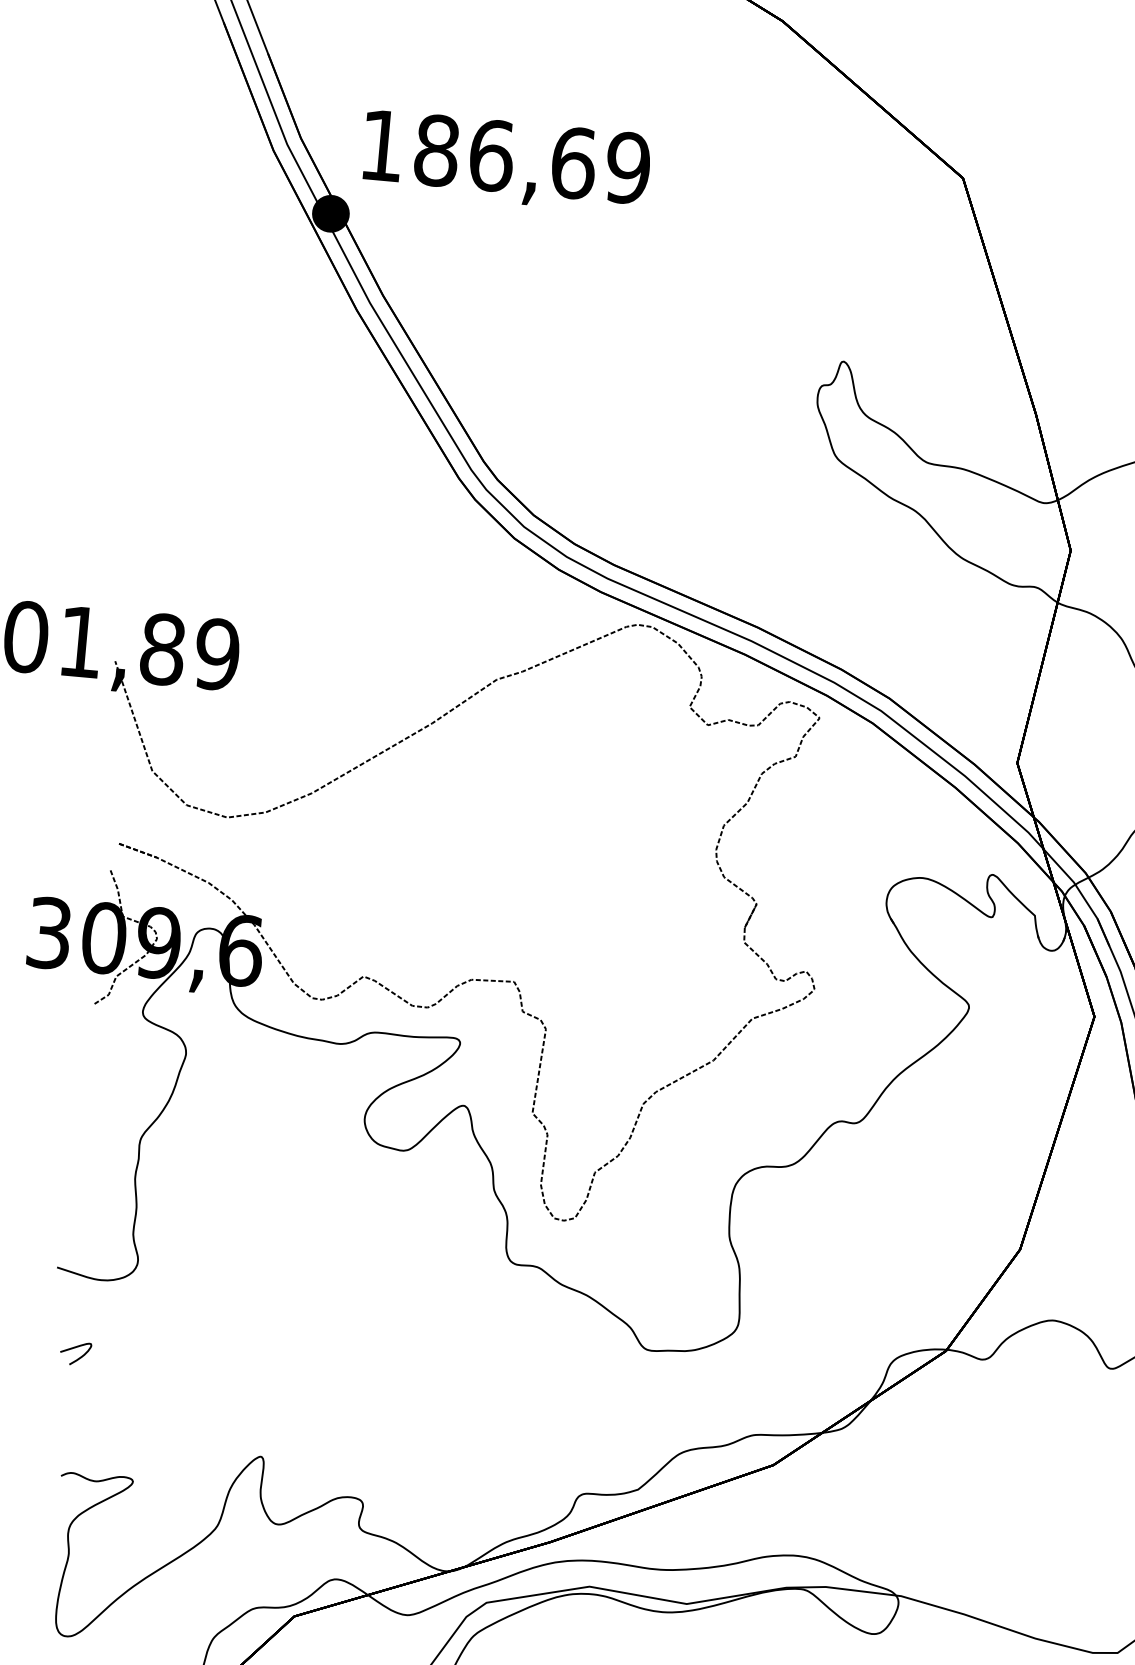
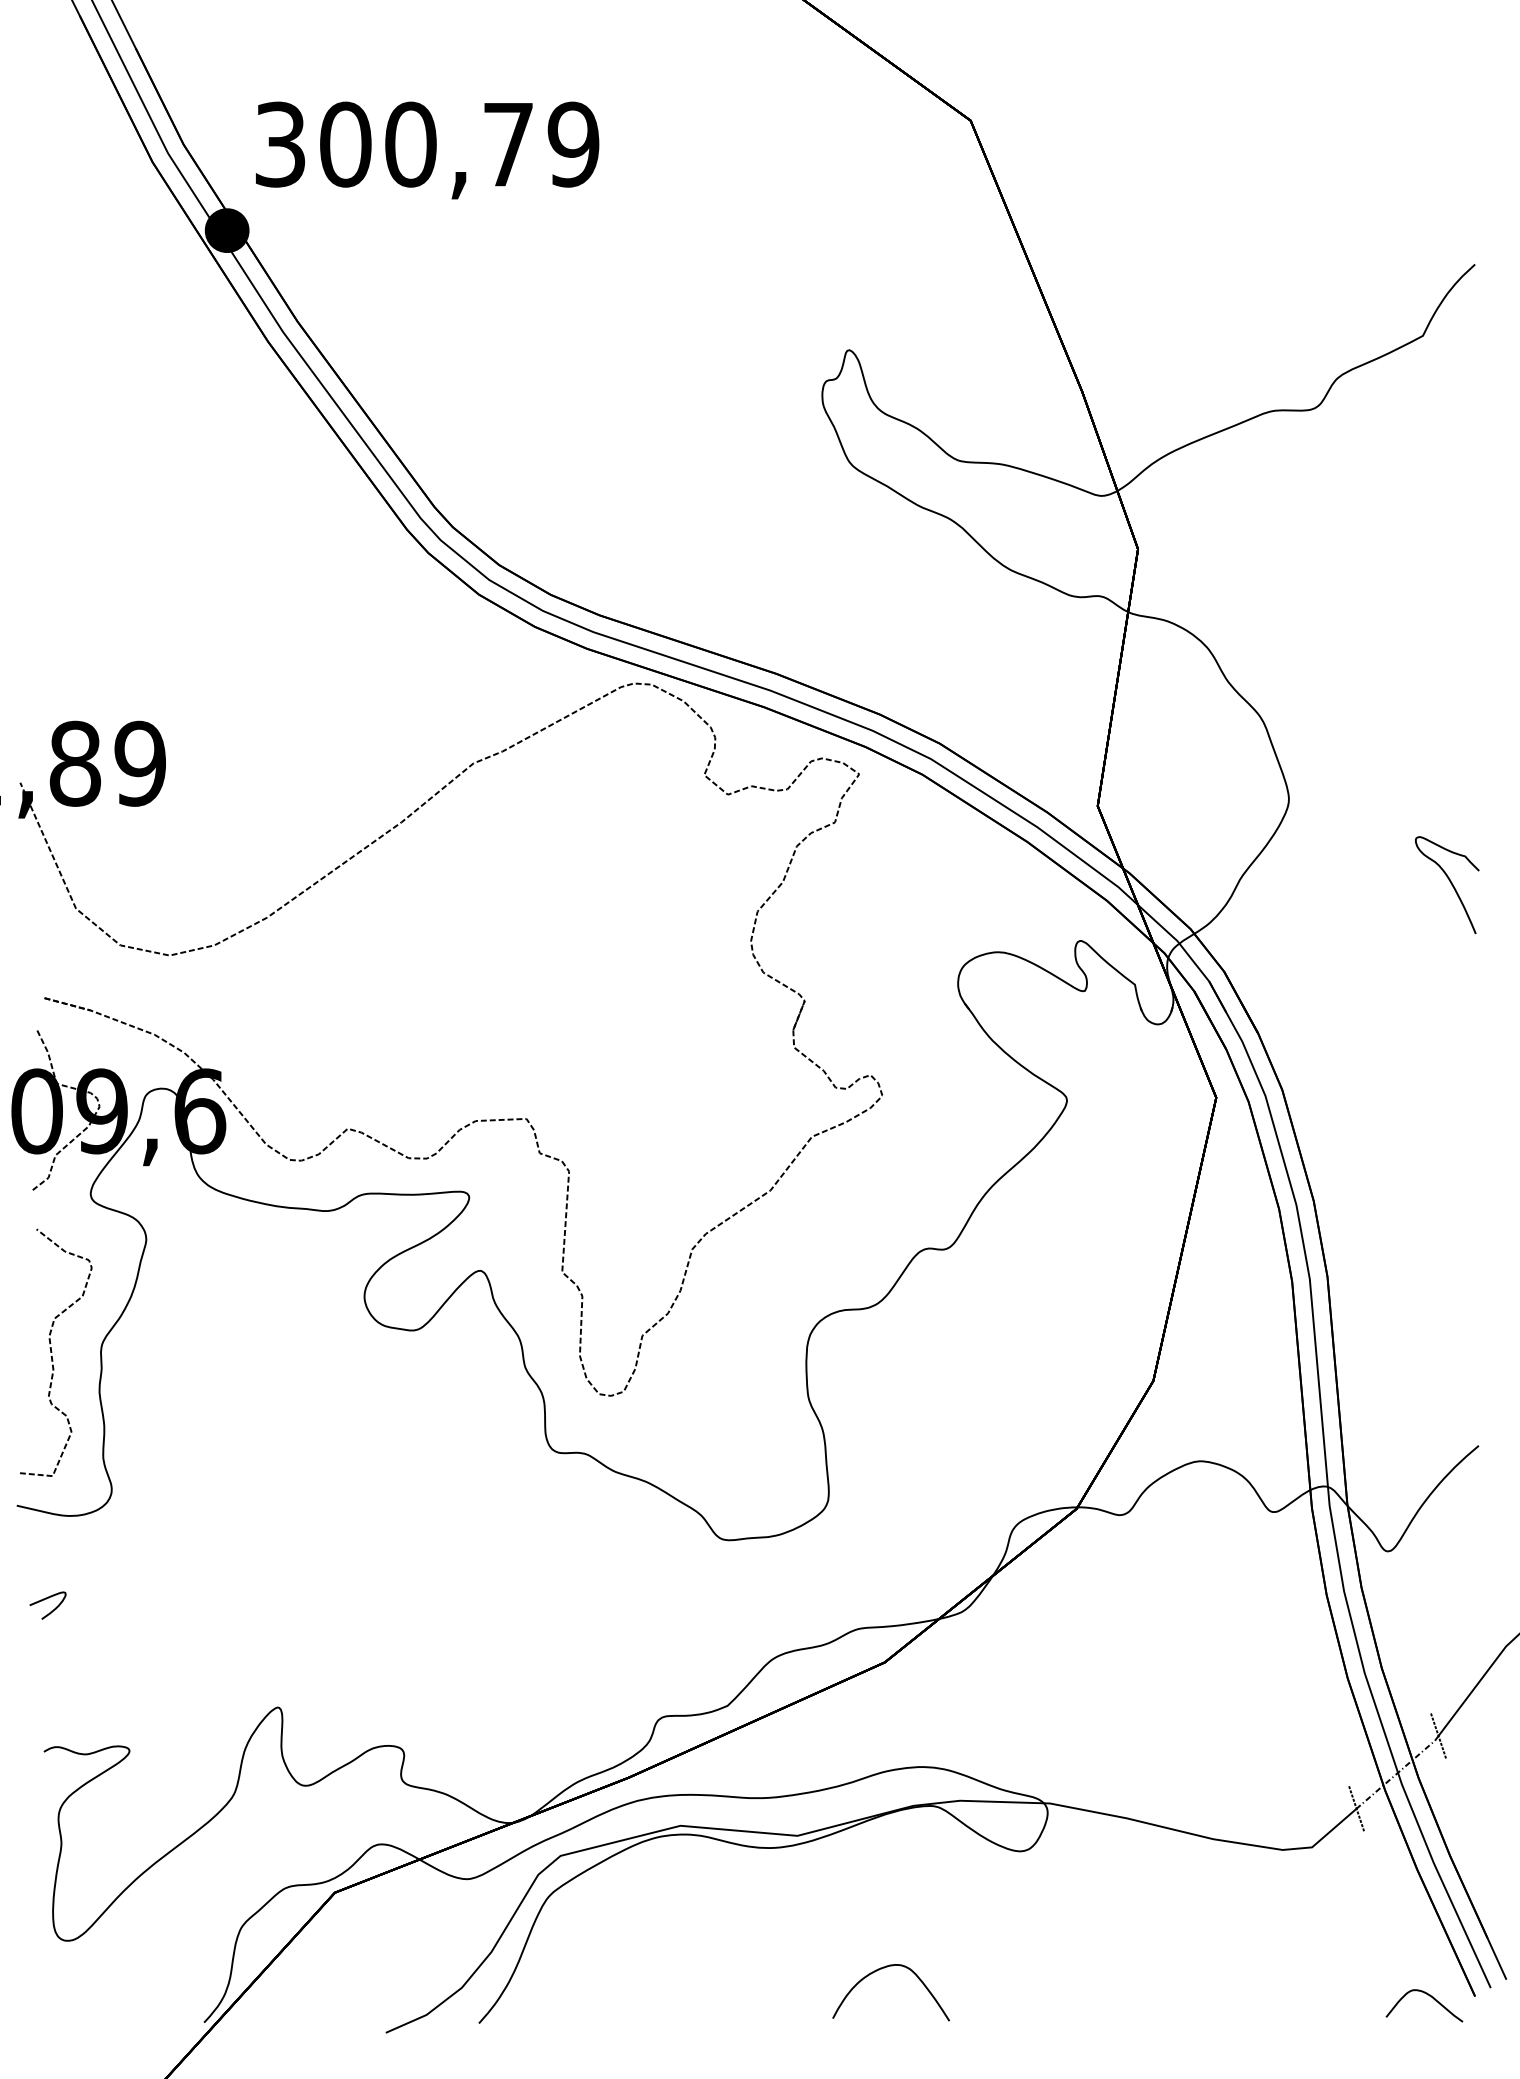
text: (477, 154) -> (394, 144), 186,69 -> 300,79
curve: (98, 1141) -> (52, 1352), added

